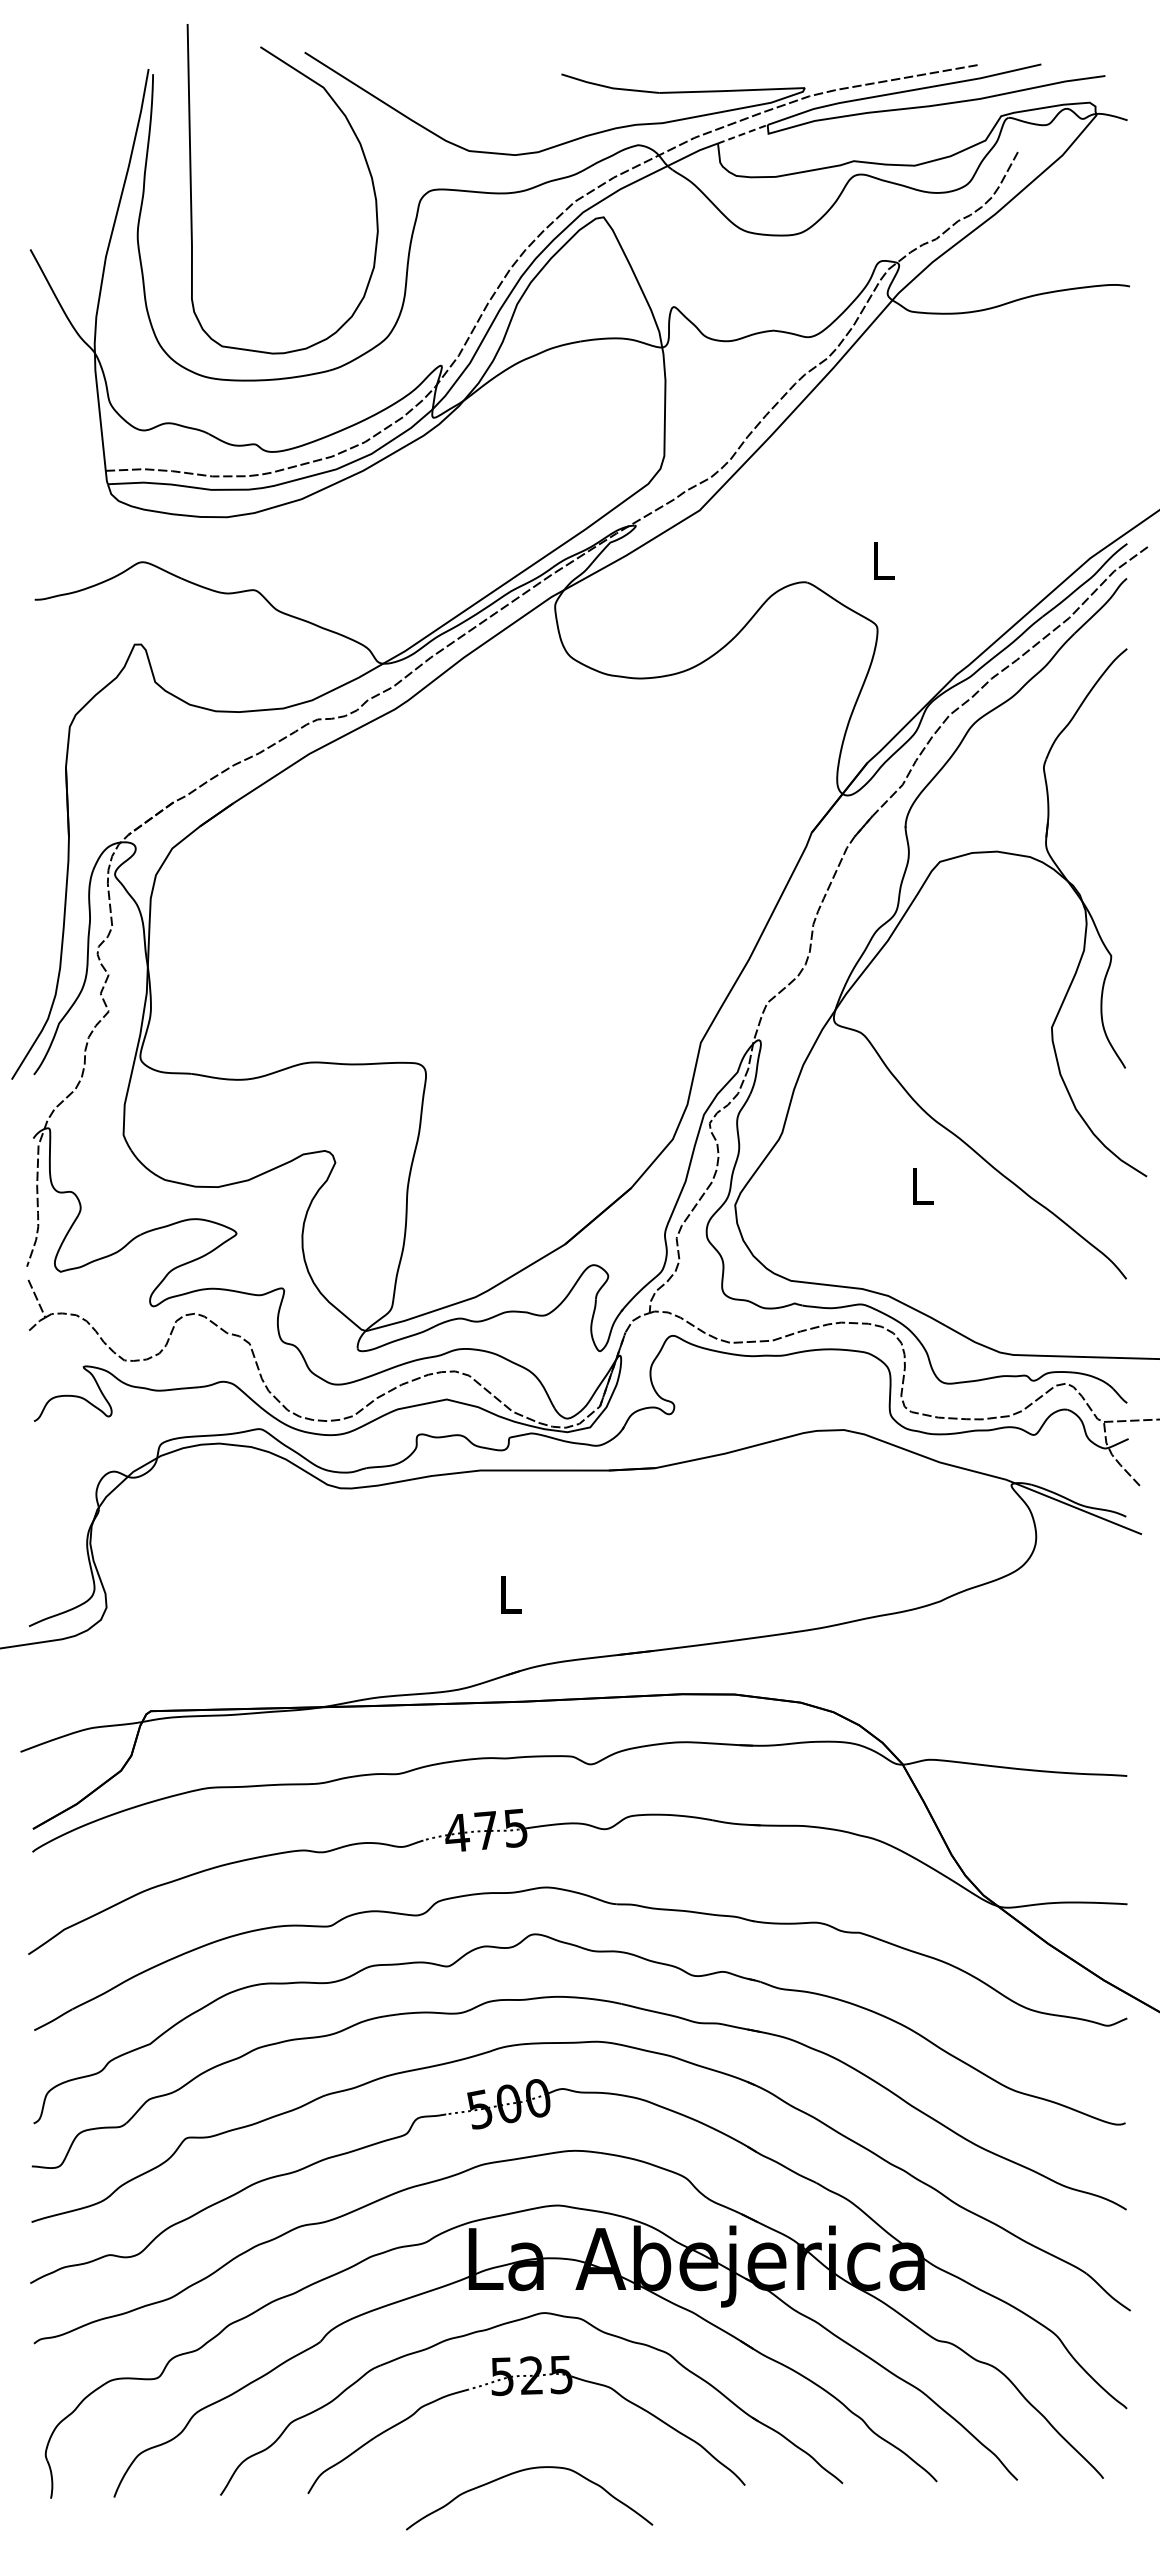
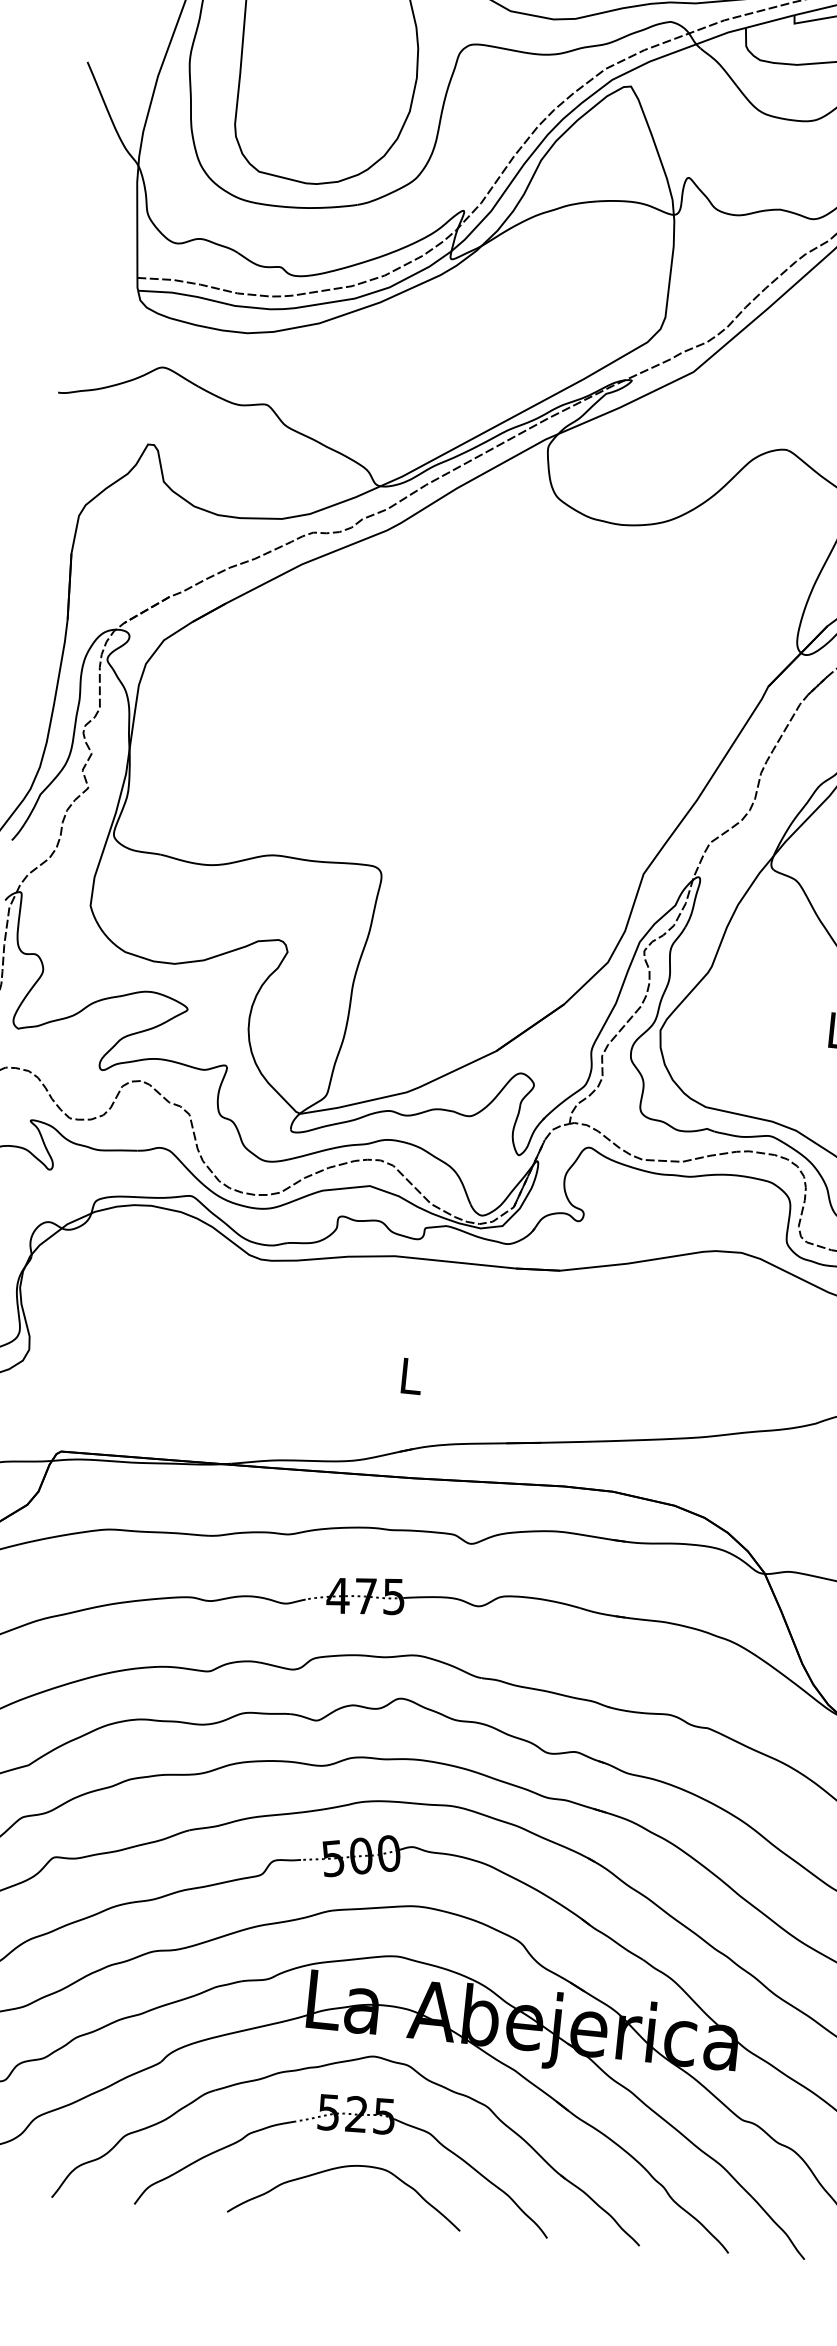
line: (743, 134) -> (770, 21), dashed -> solid
curve: (519, 2472) -> (339, 2168), moved

